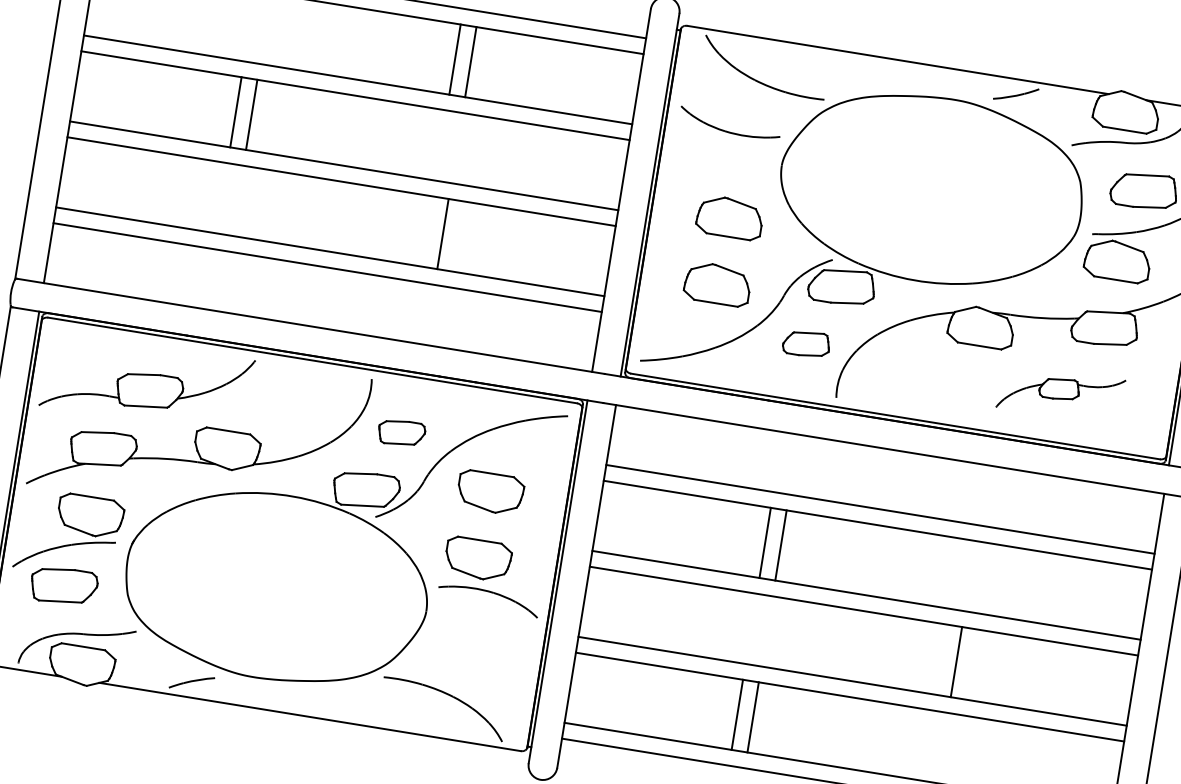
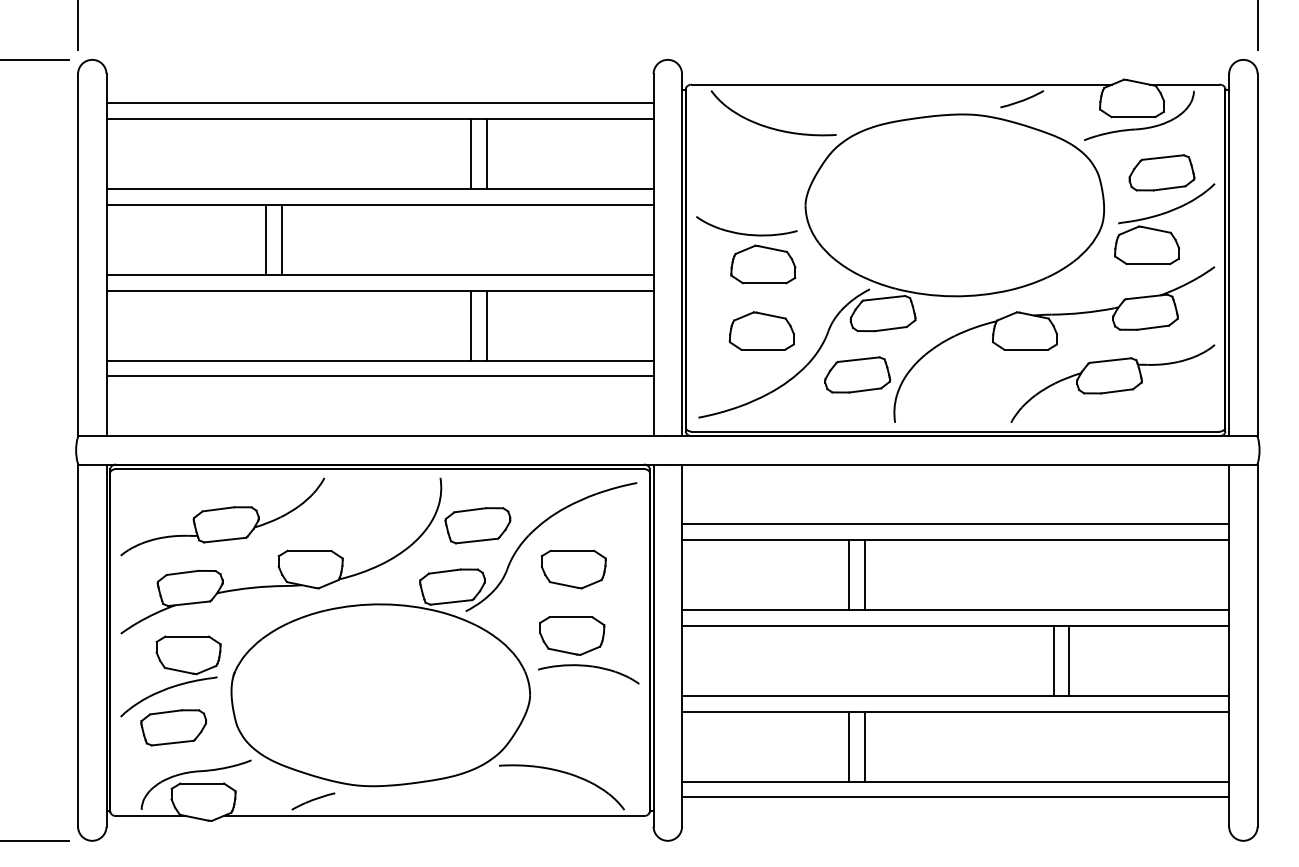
part: (728, 131) -> (746, 233), moved
line: (427, 231) -> (471, 325), added
part: (806, 343) -> (857, 374), size x1.43
part: (1060, 393) -> (1112, 383), size x1.67
part: (401, 432) -> (477, 525), size x1.43
line: (972, 664) -> (1069, 660), added

